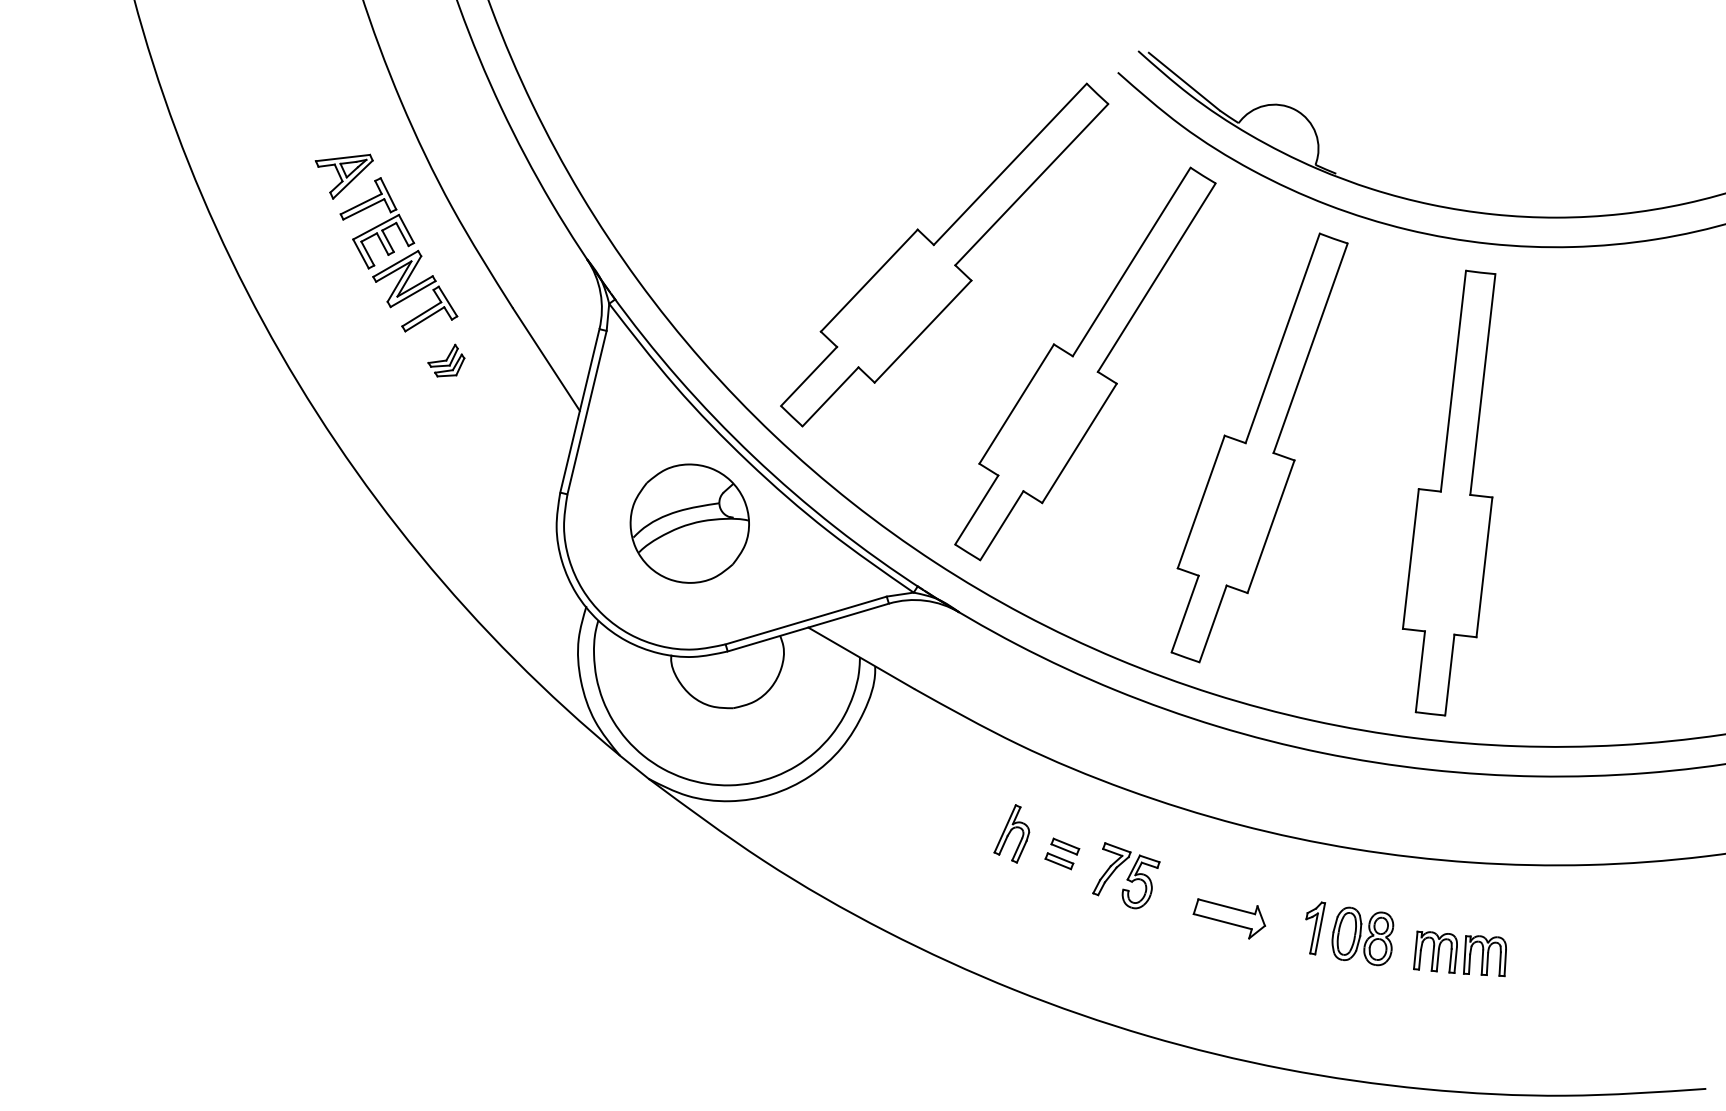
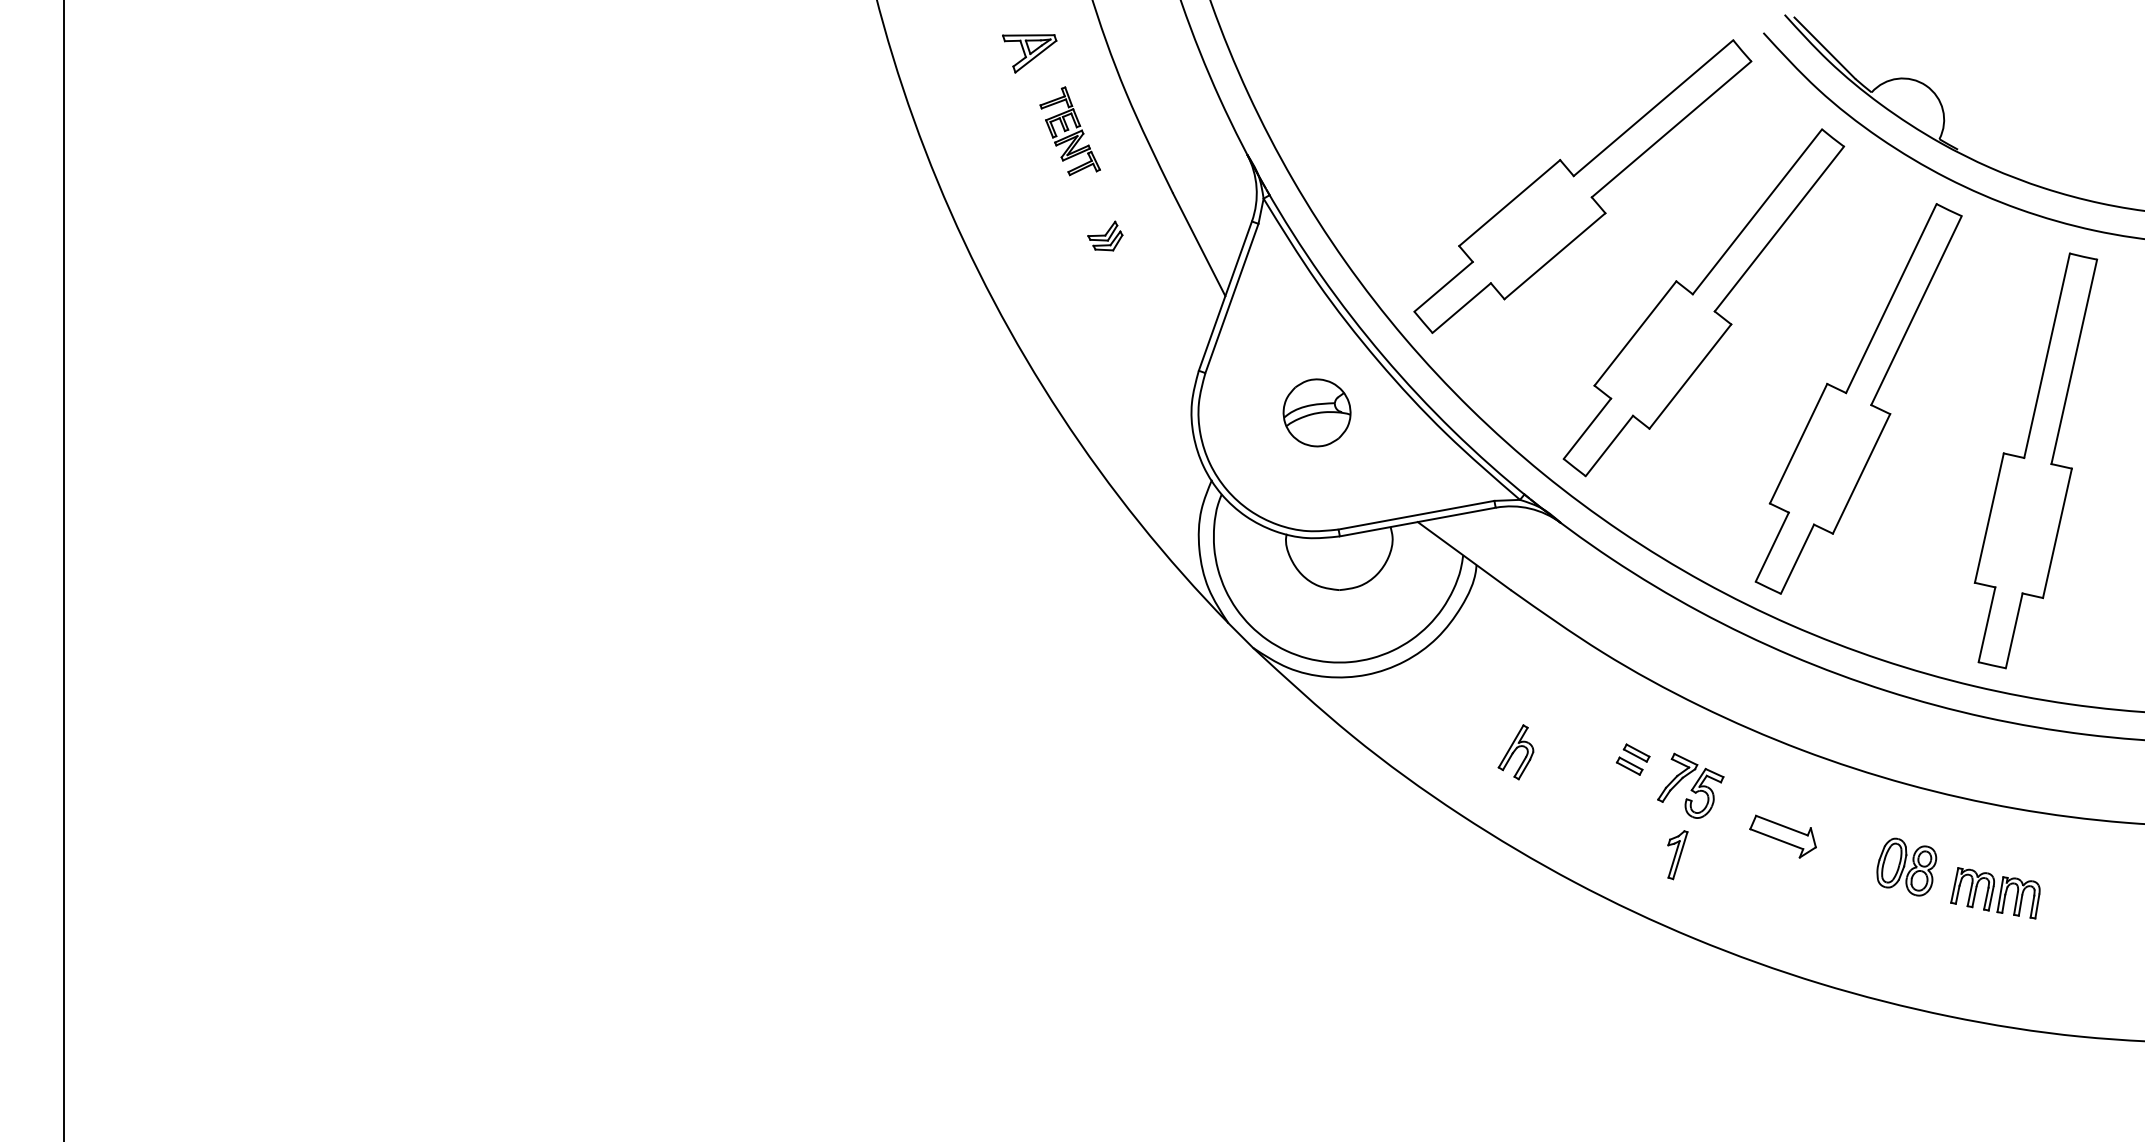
part: (396, 254) -> (1069, 131), size x0.6
part: (689, 523) -> (1316, 412), size x0.6
part: (1010, 834) -> (1515, 752), moved
part: (1317, 928) -> (1677, 855), moved

